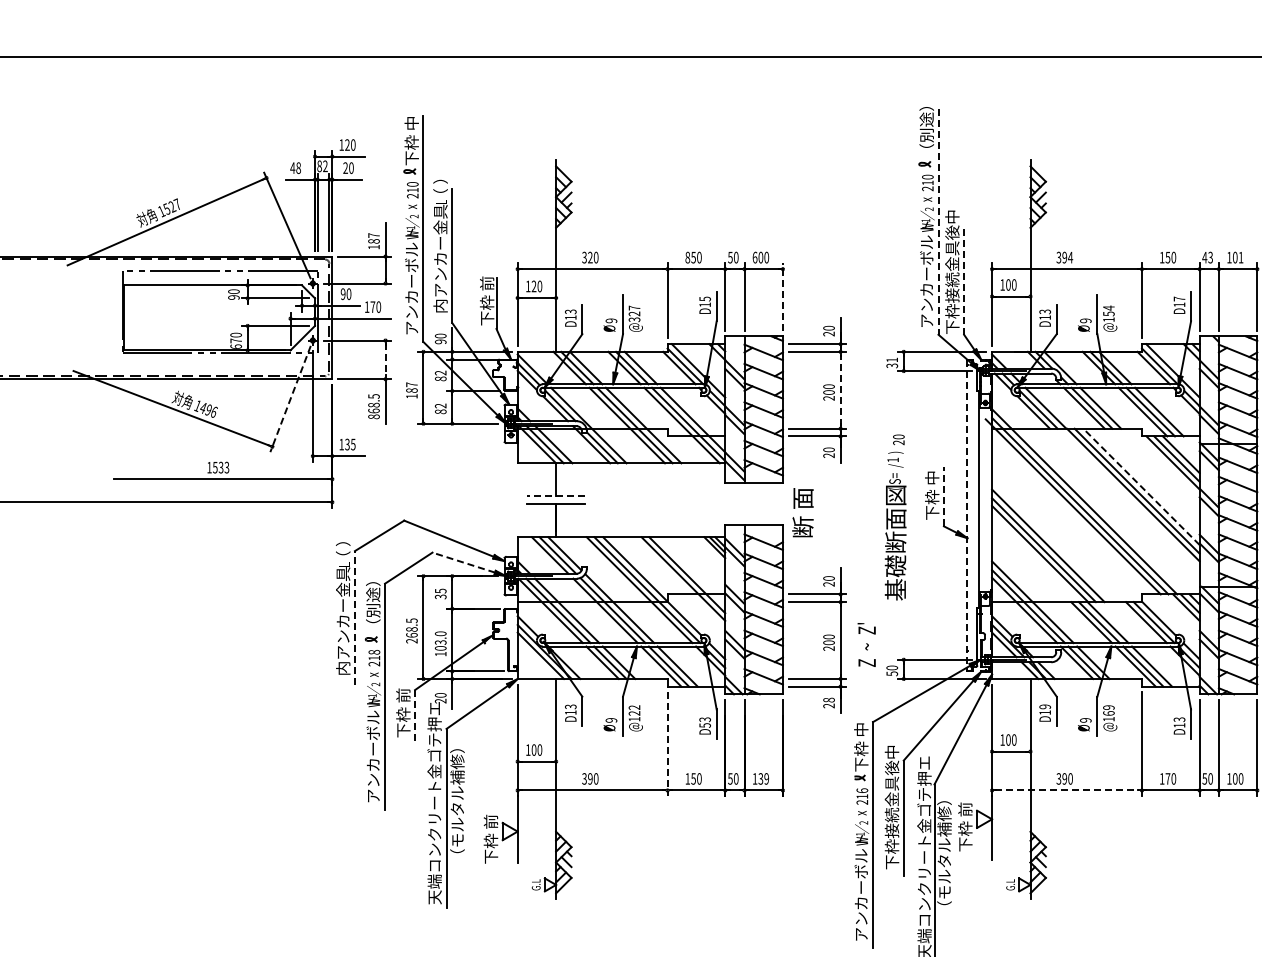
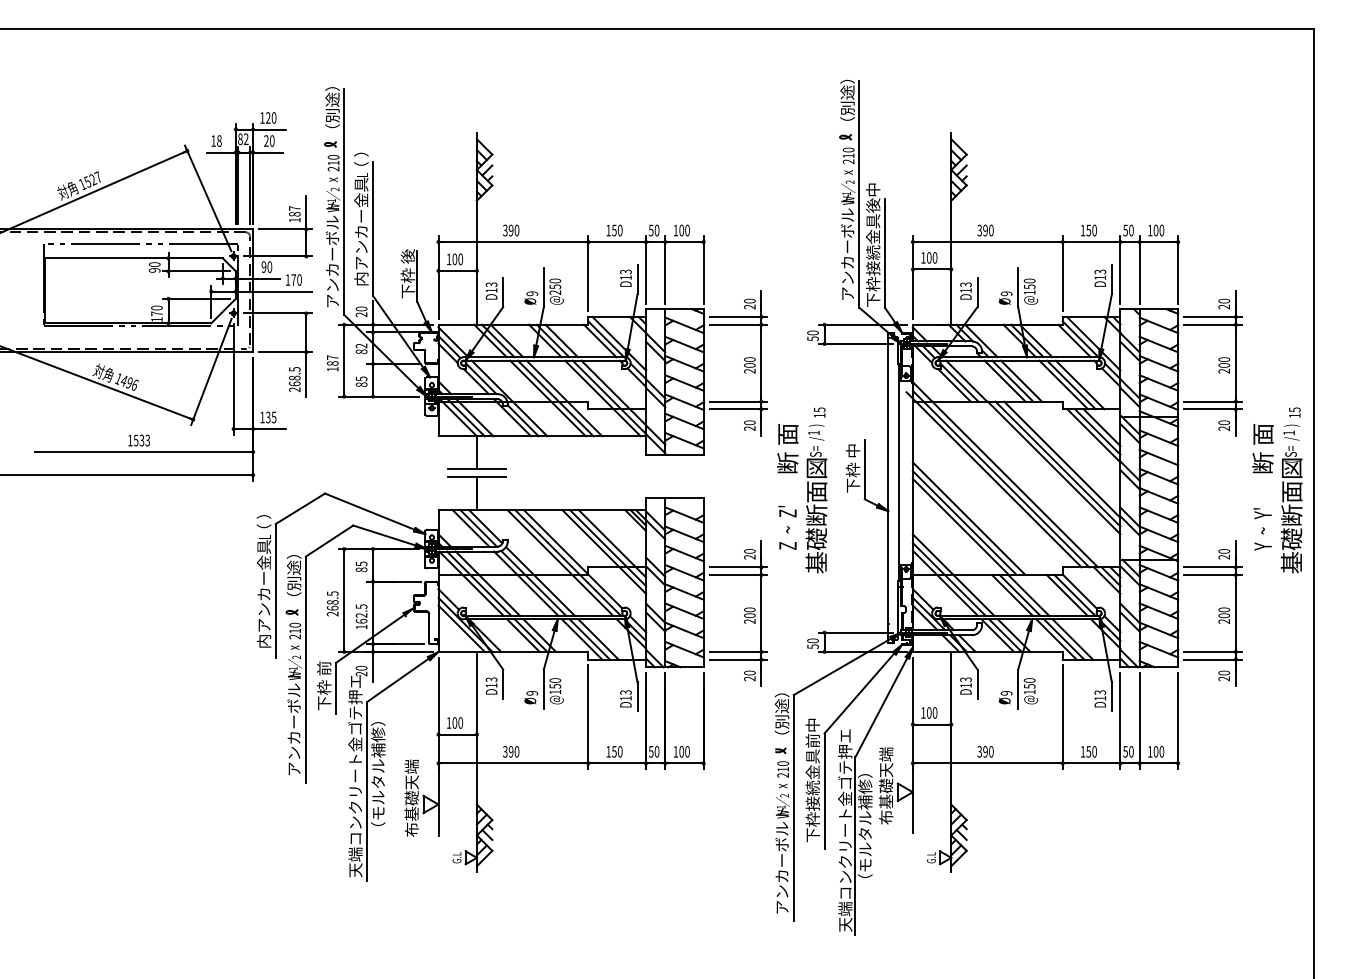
text: (411, 139) -> (332, 112), 下枠 中 -> （別途）
text: (292, 167) -> (213, 140), 48 -> 18
line: (938, 222) -> (859, 195), dashed -> solid
text: (589, 257) -> (510, 230), 320 -> 390
text: (687, 257) -> (608, 230), 850 -> 150
text: (754, 257) -> (675, 230), 600 -> 100
text: (1069, 257) -> (990, 230), 394 -> 390
text: (1207, 257) -> (1128, 230), 43 -> 50
text: (1240, 257) -> (1161, 230), 101 -> 100
line: (963, 280) -> (884, 253), dashed -> solid
text: (486, 283) -> (407, 256), 下枠 前 -> 下枠 後
text: (533, 286) -> (454, 259), 120 -> 100
line: (782, 296) -> (703, 269), dashed -> solid
text: (702, 298) -> (623, 271), D15 -> D13
text: (1179, 298) -> (1100, 271), D17 -> D13
text: (1108, 307) -> (1029, 280), @154 -> @150
text: (634, 313) -> (555, 286), @327 -> @250
text: (440, 341) -> (361, 314), 90 -> 20
text: (235, 346) -> (156, 319), 670 -> 170
line: (385, 360) -> (306, 333), dashed -> solid
text: (891, 362) -> (812, 335), 31 -> 50
line: (840, 390) -> (761, 363), dashed -> solid
line: (290, 398) -> (211, 371), dashed -> solid
text: (440, 405) -> (361, 378), 82 -> 85
text: (373, 416) -> (294, 389), 868.5 -> 268.5
text: (898, 439) -> (819, 412), 20 -> 15
line: (1140, 486) -> (1061, 459), dashed -> solid
line: (555, 496) -> (476, 469), dashed -> solid
line: (943, 496) -> (864, 469), dashed -> solid
text: (802, 512) -> (787, 448), moved
line: (967, 515) -> (888, 488), dashed -> solid
line: (463, 562) -> (384, 535), dashed -> solid
line: (691, 570) -> (612, 543), added
text: (439, 596) -> (360, 569), 35 -> 85
line: (354, 617) -> (275, 590), dashed -> solid
text: (440, 640) -> (361, 613), 103.0 -> 162.5
text: (866, 644) -> (787, 527), moved
text: (374, 651) -> (295, 624), 218 -> 210
text: (829, 699) -> (750, 672), 28 -> 20
text: (1044, 706) -> (965, 679), D19 -> D13
text: (634, 710) -> (555, 683), @122 -> @150
text: (1108, 710) -> (1029, 683), @169 -> @150
line: (414, 714) -> (335, 687), dashed -> solid
text: (704, 725) -> (625, 698), D53 -> D13
line: (667, 744) -> (588, 717), dashed -> solid
text: (860, 745) -> (781, 718), 下枠 中 -> （別途）
text: (891, 767) -> (812, 740), 下枠接続金具後中 -> 下枠接続金具前中
text: (763, 778) -> (684, 751), 139 -> 100
text: (1167, 778) -> (1088, 751), 170 -> 150
text: (861, 790) -> (782, 763), 216 -> 210
line: (1067, 790) -> (988, 763), dashed -> solid
text: (965, 812) -> (886, 785), 下枠 前 -> 布基礎天端
text: (490, 824) -> (411, 797), 下枠 前 -> 布基礎天端

